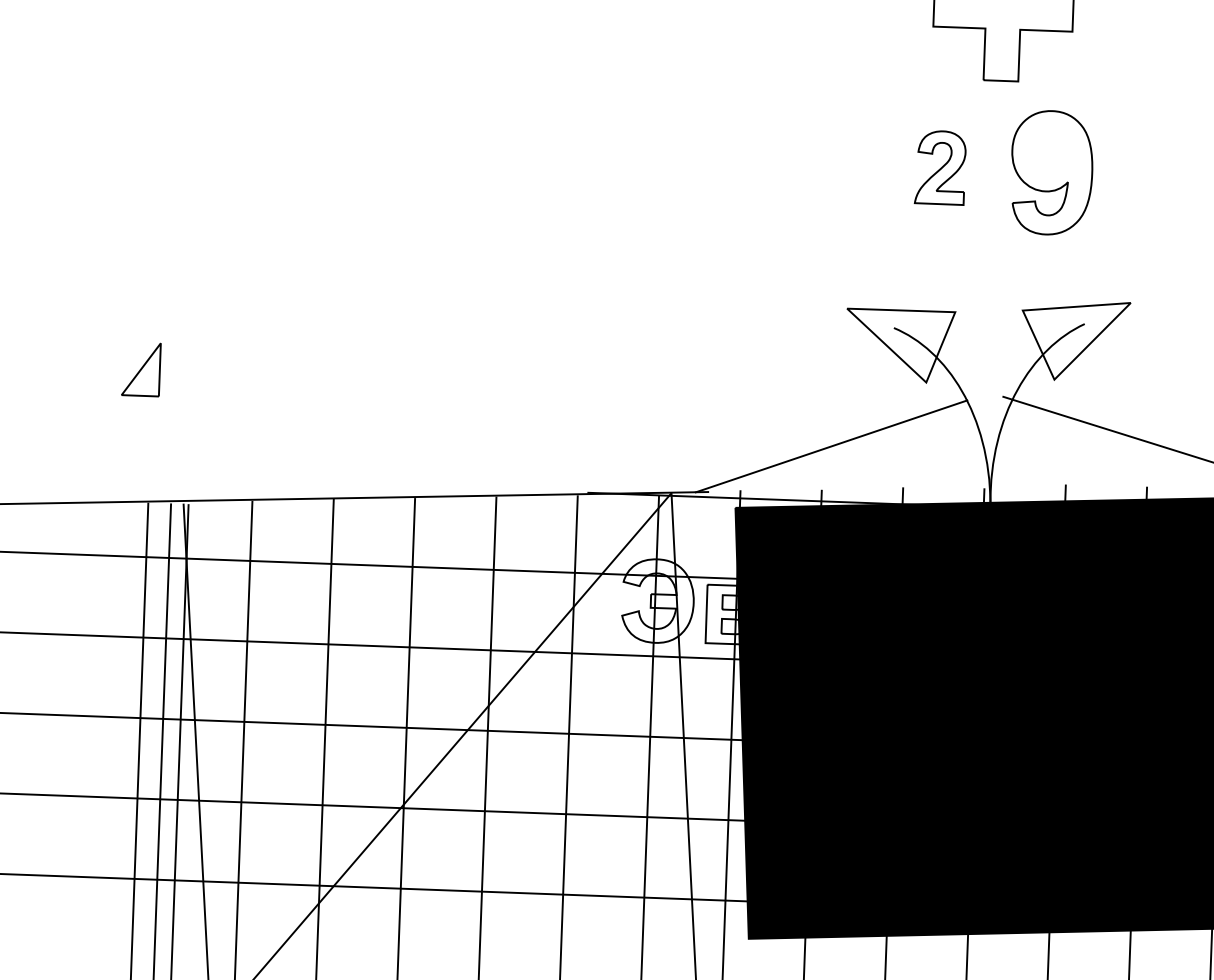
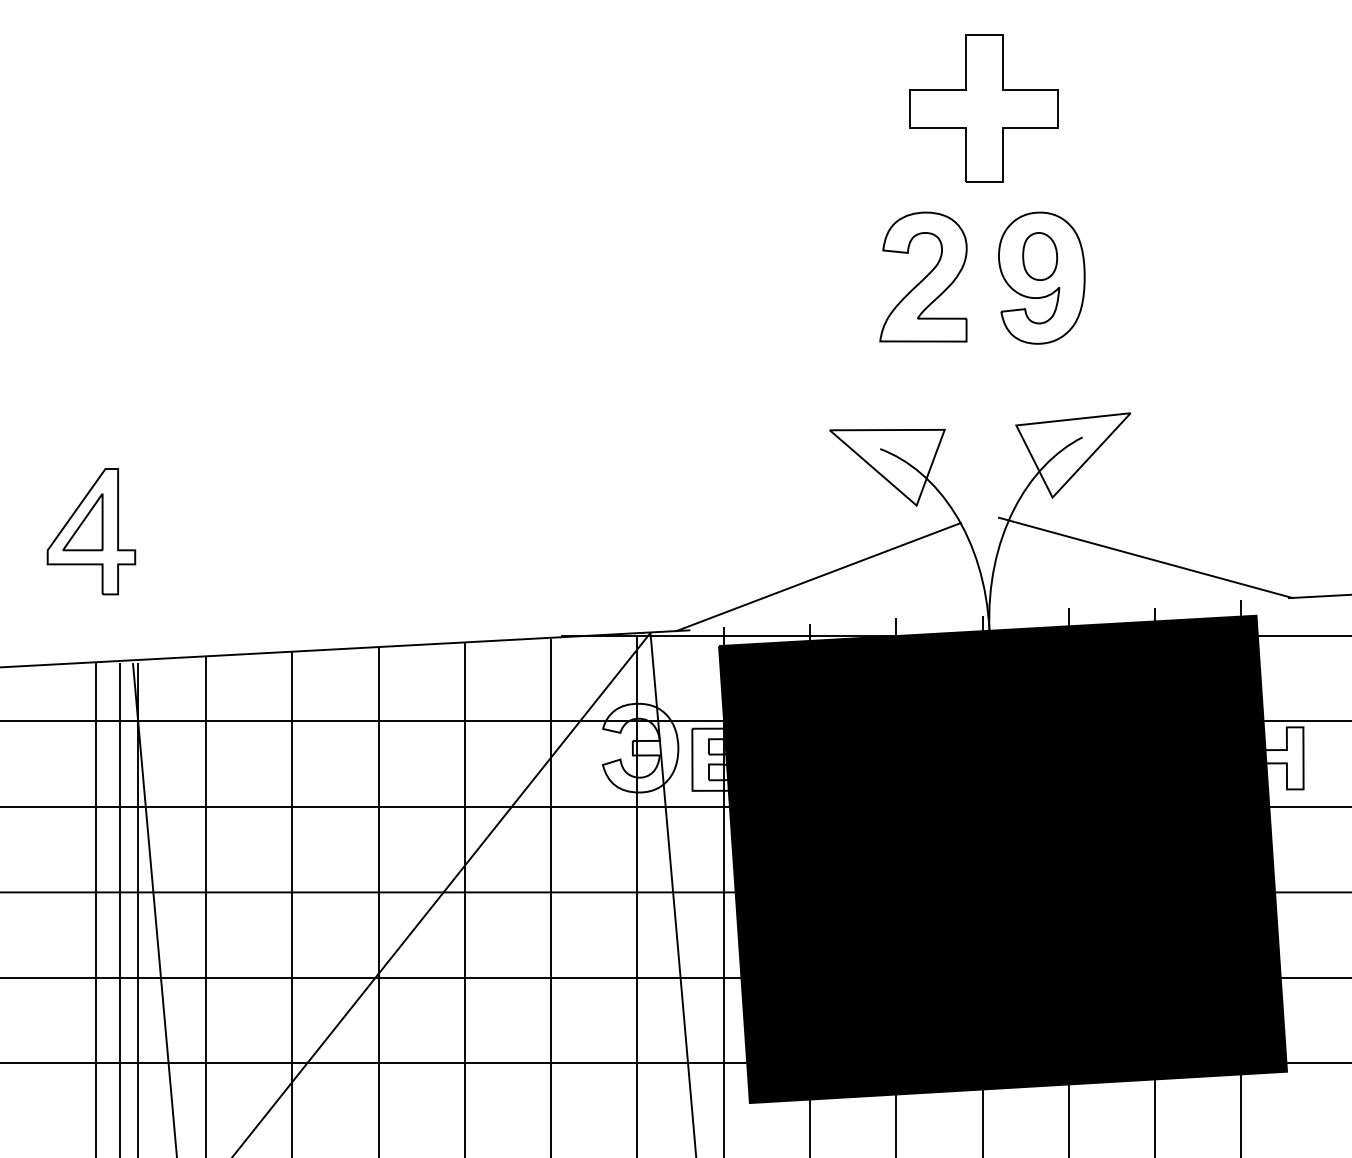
part: (1050, 152) -> (1039, 256), added
part: (940, 167) -> (923, 276), size x1.67
part: (149, 378) -> (91, 531), added

